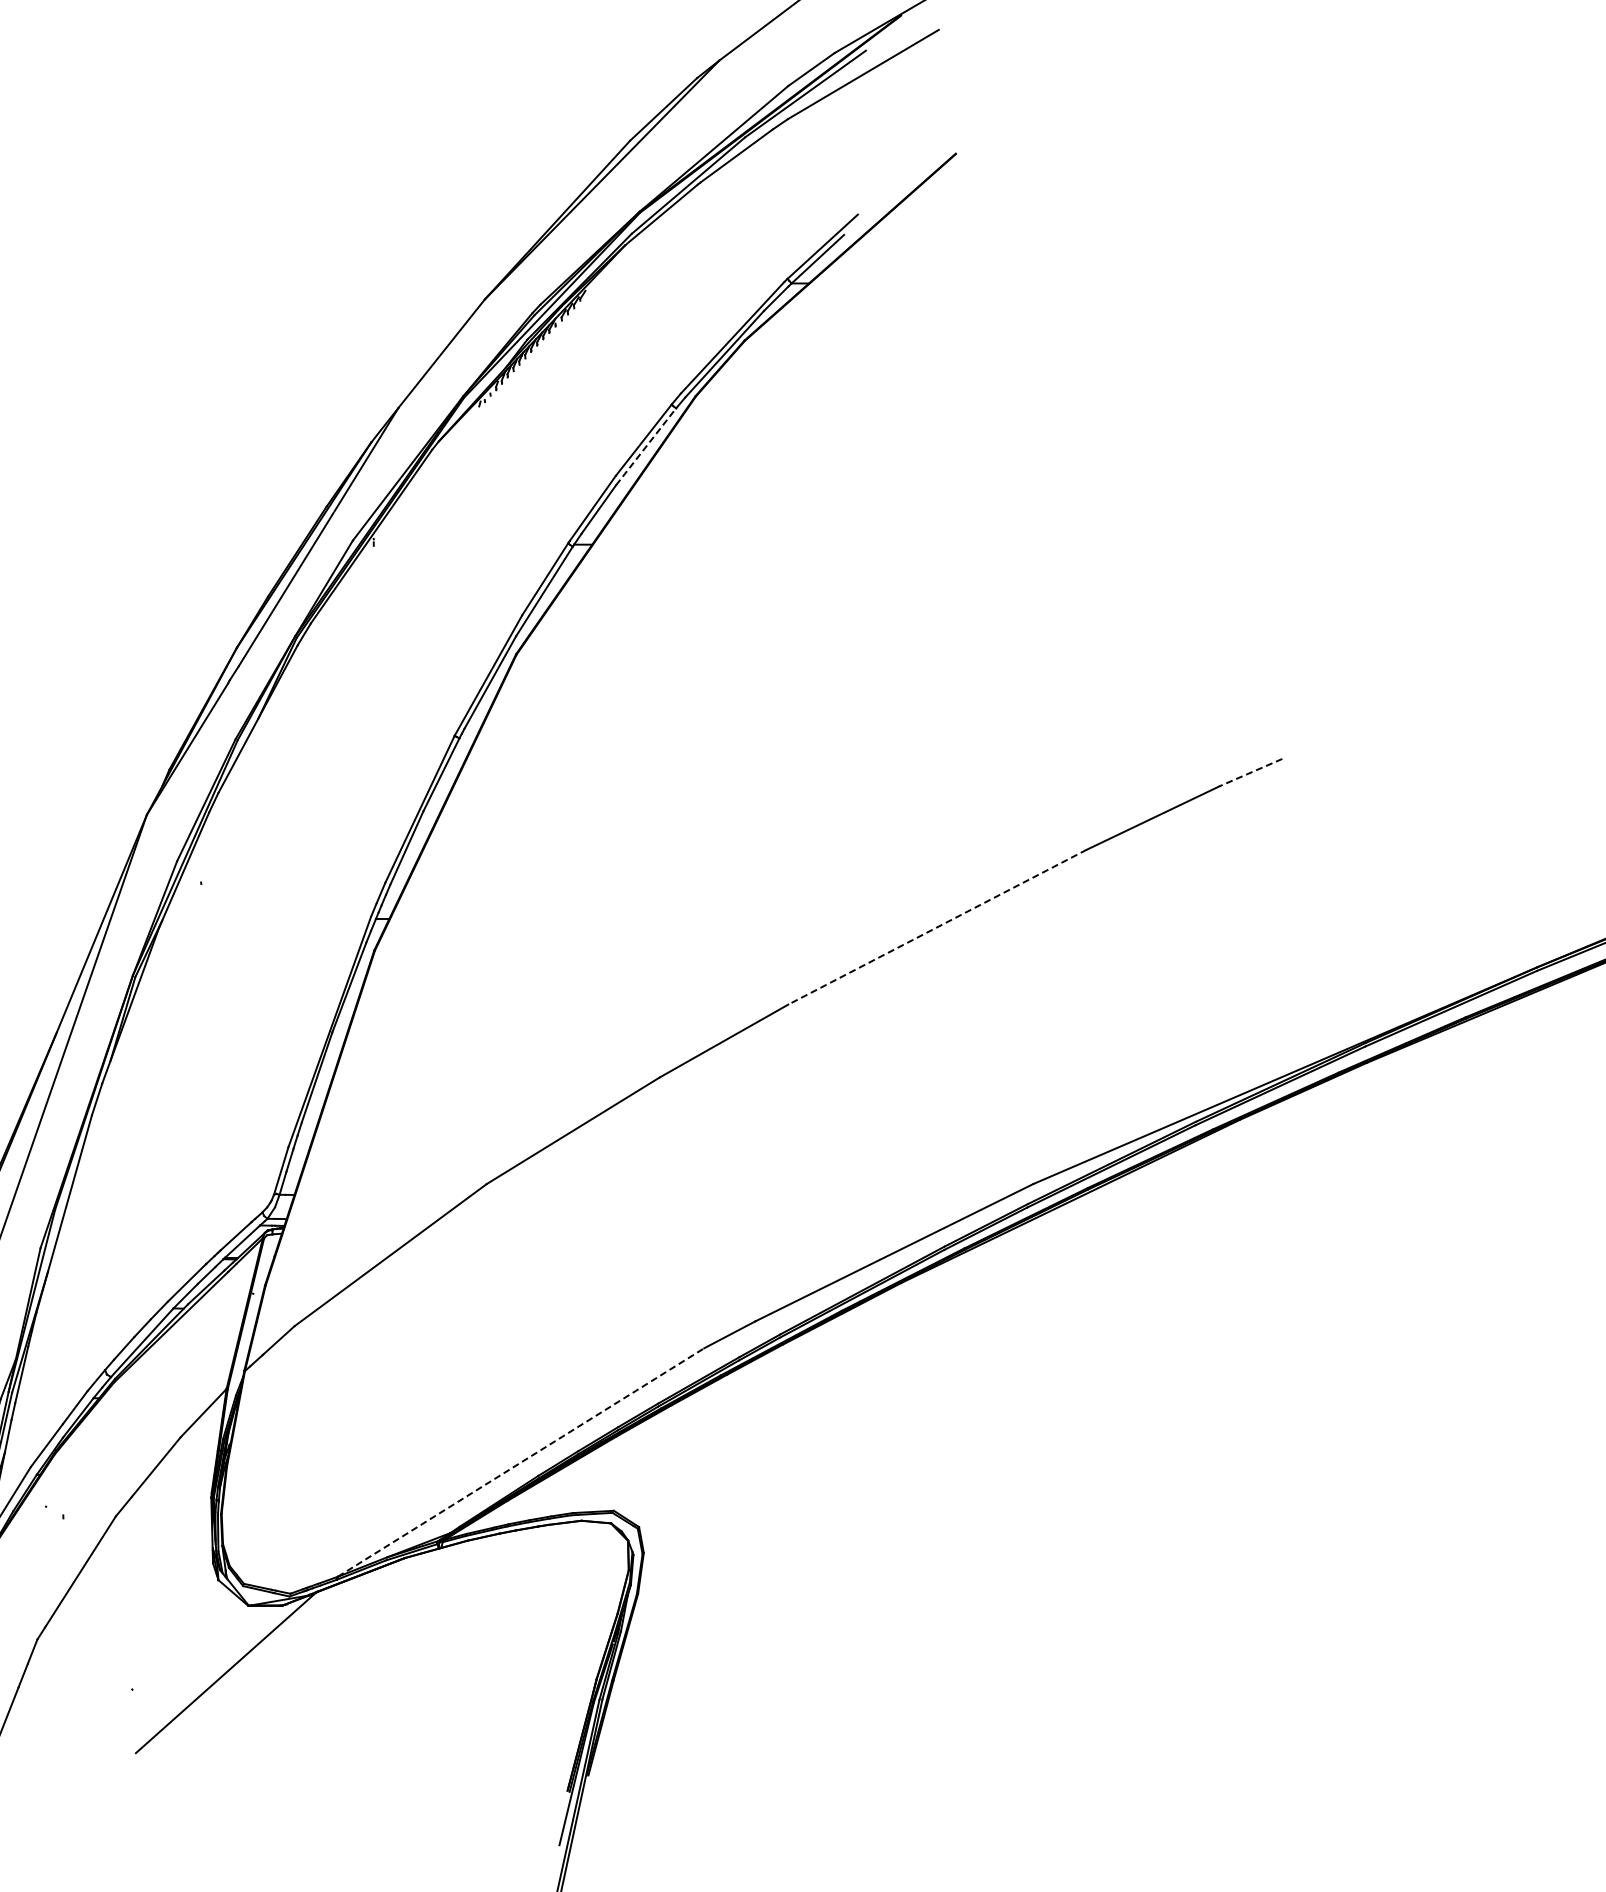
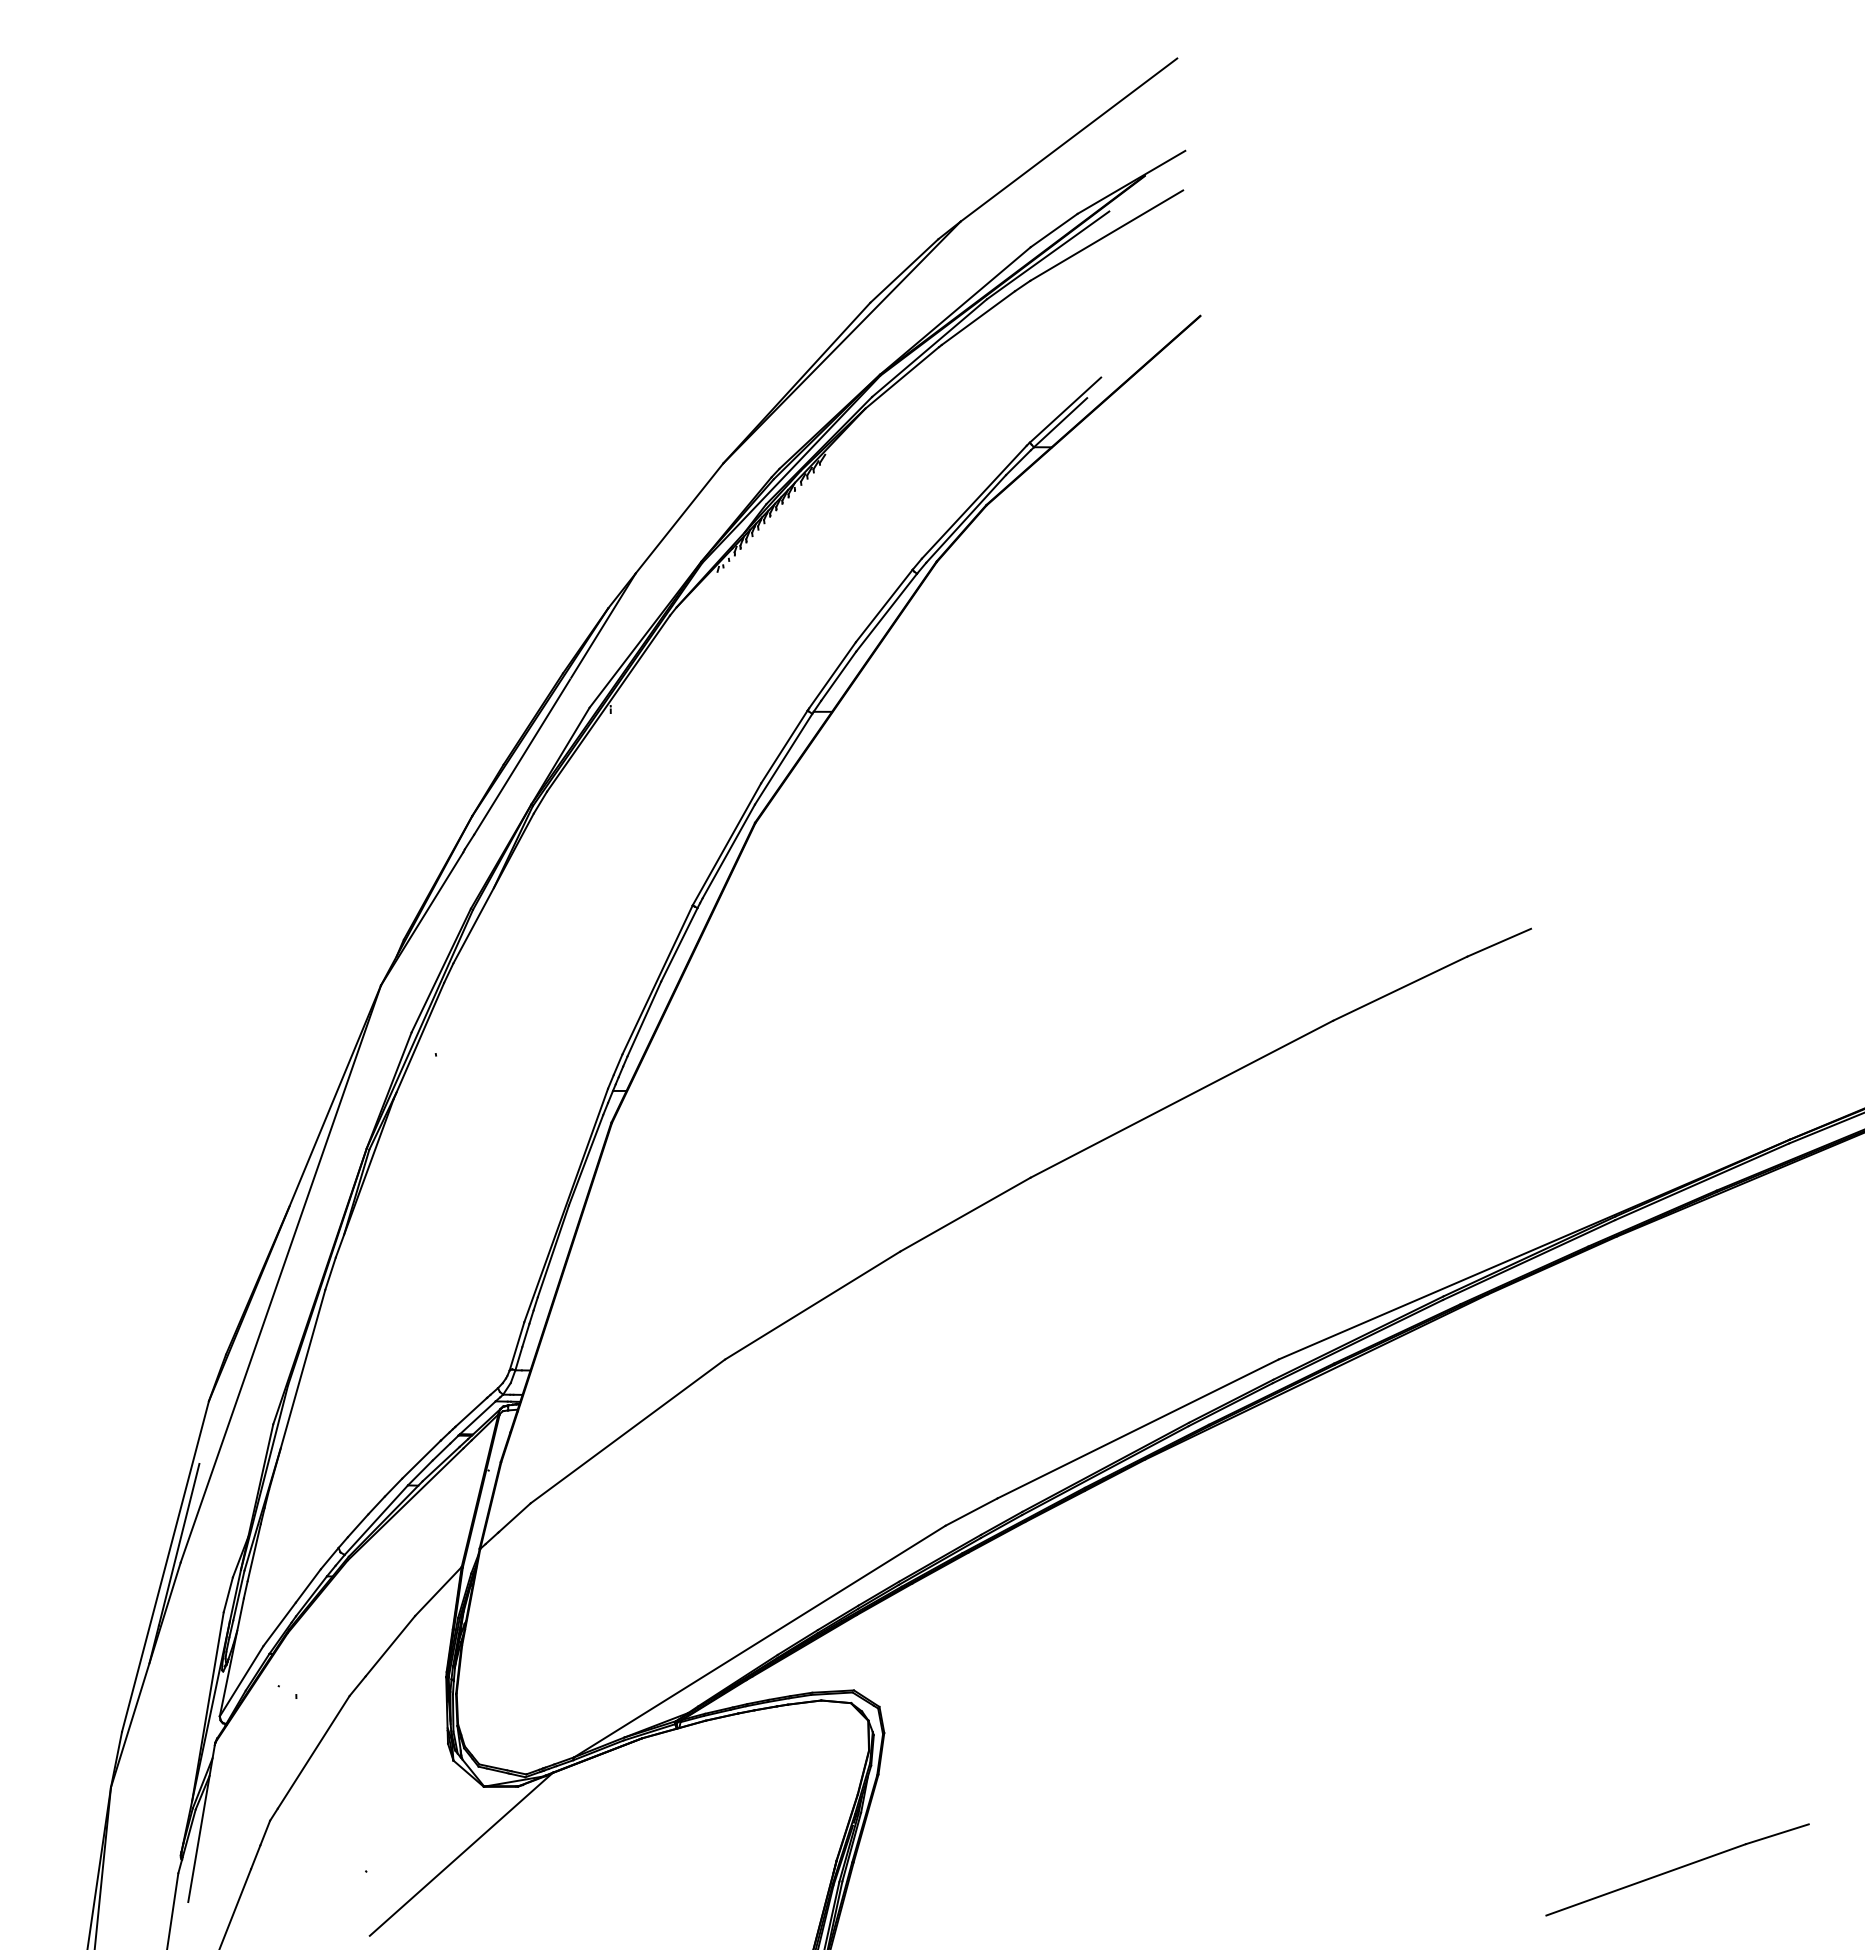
line: (645, 446) -> (886, 612), dashed -> solid
line: (1251, 772) -> (1499, 942), dashed -> solid
line: (937, 927) -> (1181, 1099), dashed -> solid
line: (520, 1462) -> (759, 1641), dashed -> solid
part: (1426, 1687) -> (1677, 1869), added

